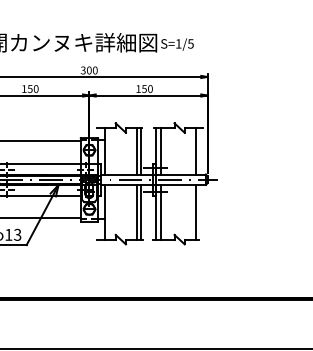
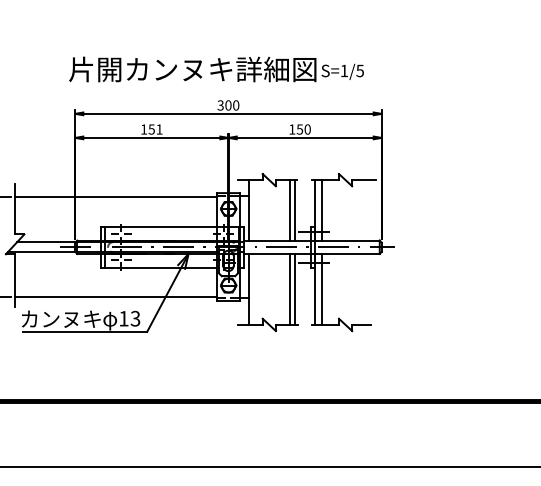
text: (36, 89) -> (159, 129), 150 -> 151
line: (195, 151) -> (366, 210), removed
line: (195, 211) -> (366, 288), removed

